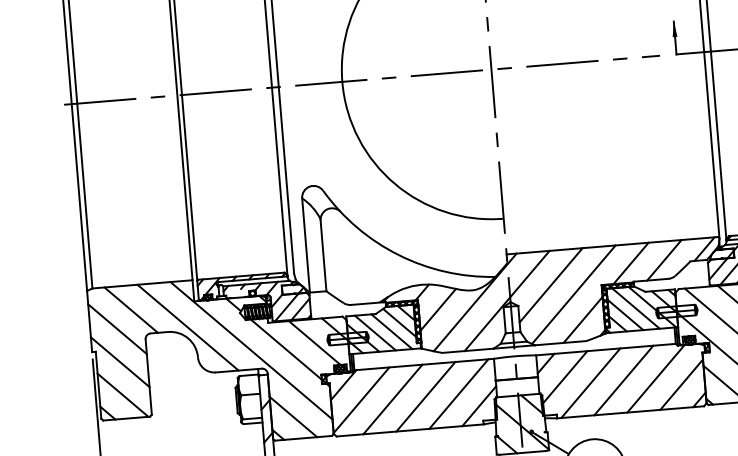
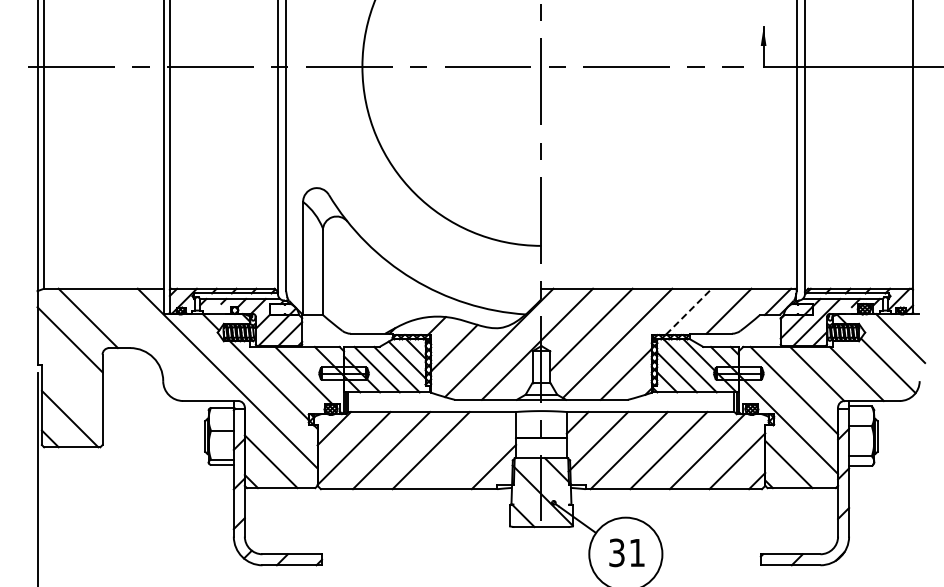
line: (631, 263) -> (689, 311), solid -> dashed
line: (188, 327) -> (154, 344), removed
line: (119, 361) -> (69, 378), removed
line: (458, 394) -> (470, 450), removed

